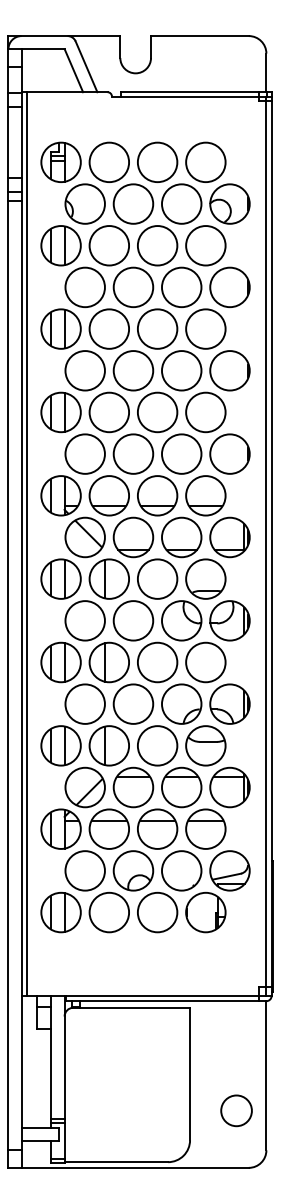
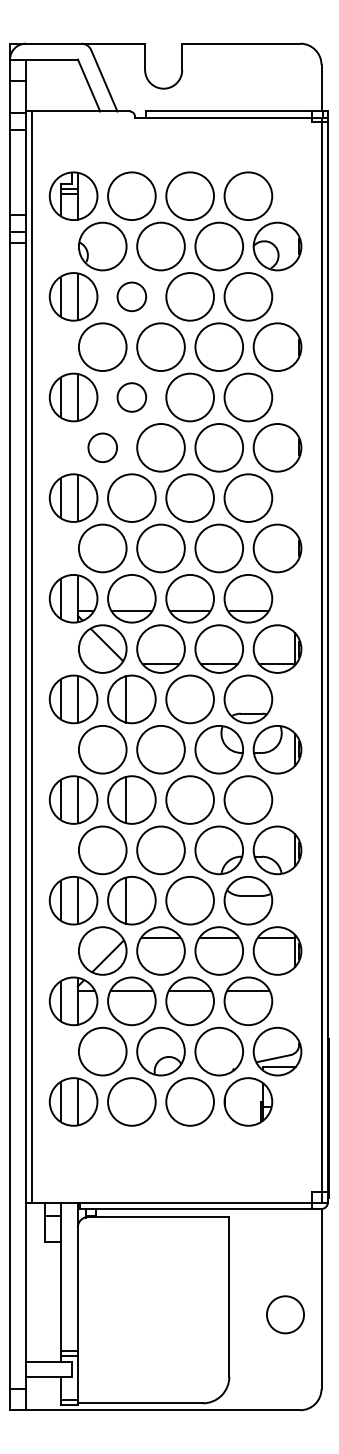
circle: (109, 245) -> (132, 296), size x0.6
circle: (109, 328) -> (132, 396), size x0.6
circle: (84, 370) -> (101, 447), size x0.6
circle: (236, 1110) -> (285, 1314), moved

